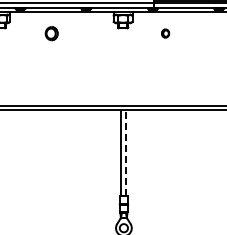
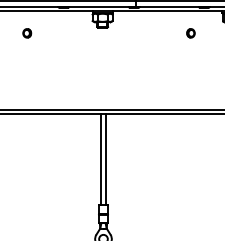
part: (51, 33) -> (26, 33), size x0.62
part: (165, 33) -> (190, 33), moved
line: (126, 152) -> (106, 159), dashed -> solid

